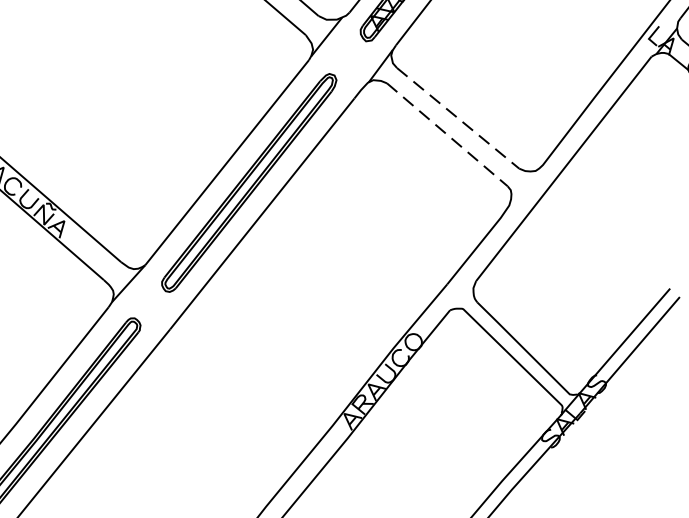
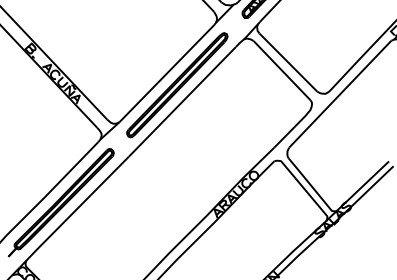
line: (458, 118) -> (288, 62), dashed -> solid
line: (448, 134) -> (282, 70), dashed -> solid

